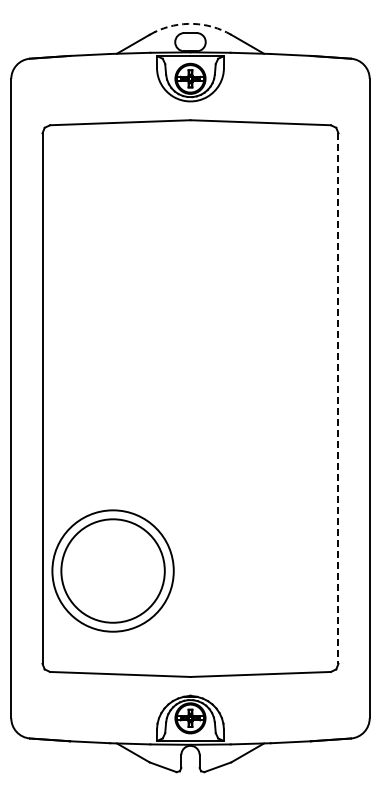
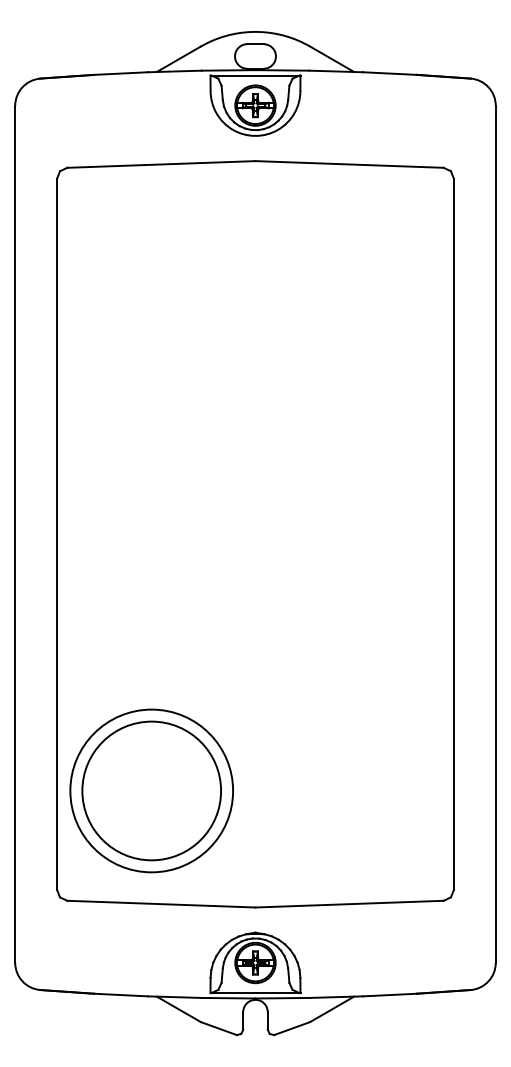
arc: (193, 23) -> (259, 31), dashed -> solid
line: (338, 399) -> (453, 535), dashed -> solid
part: (112, 570) -> (150, 790), moved

